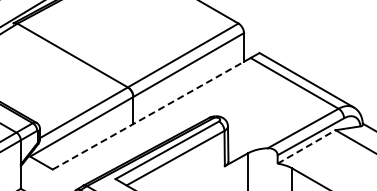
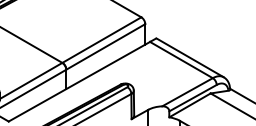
line: (151, 113) -> (79, 81), dashed -> solid
line: (306, 146) -> (189, 105), dashed -> solid

